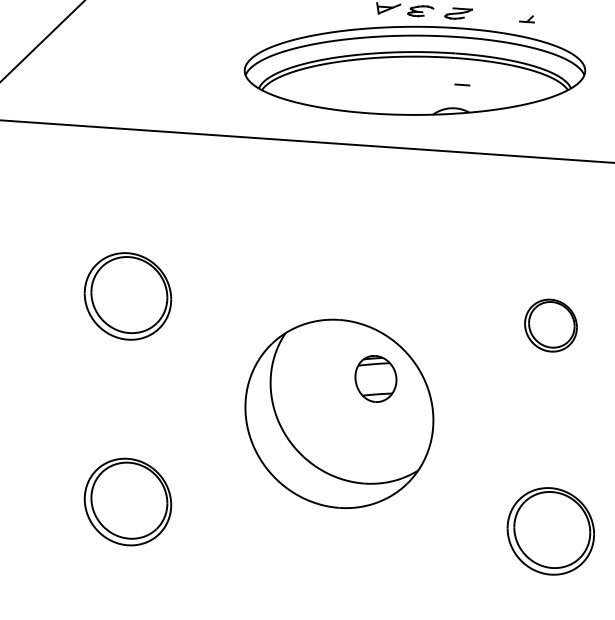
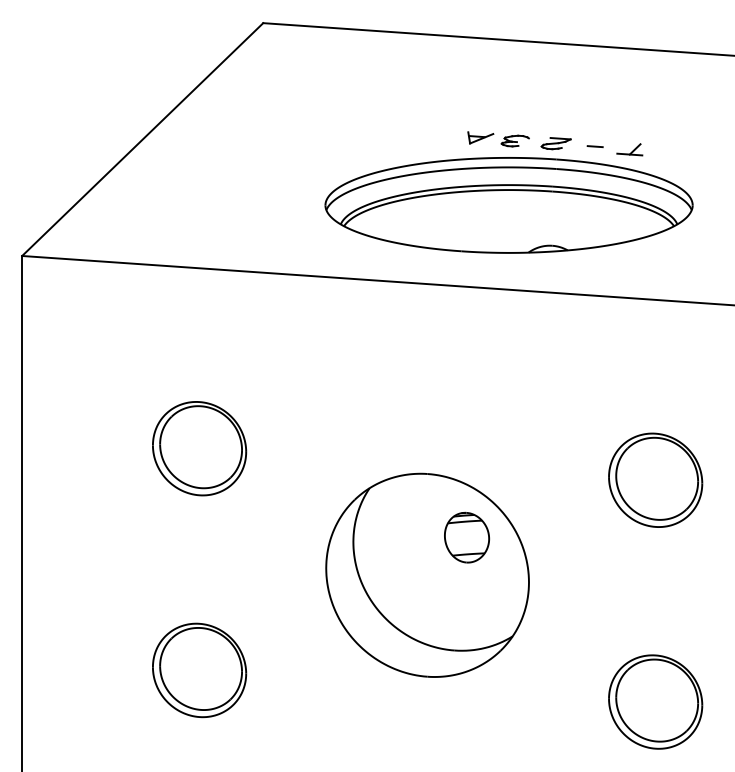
part: (526, 19) -> (629, 149), size x1.67
line: (461, 84) -> (594, 146), moved
part: (550, 325) -> (655, 479), size x1.67

